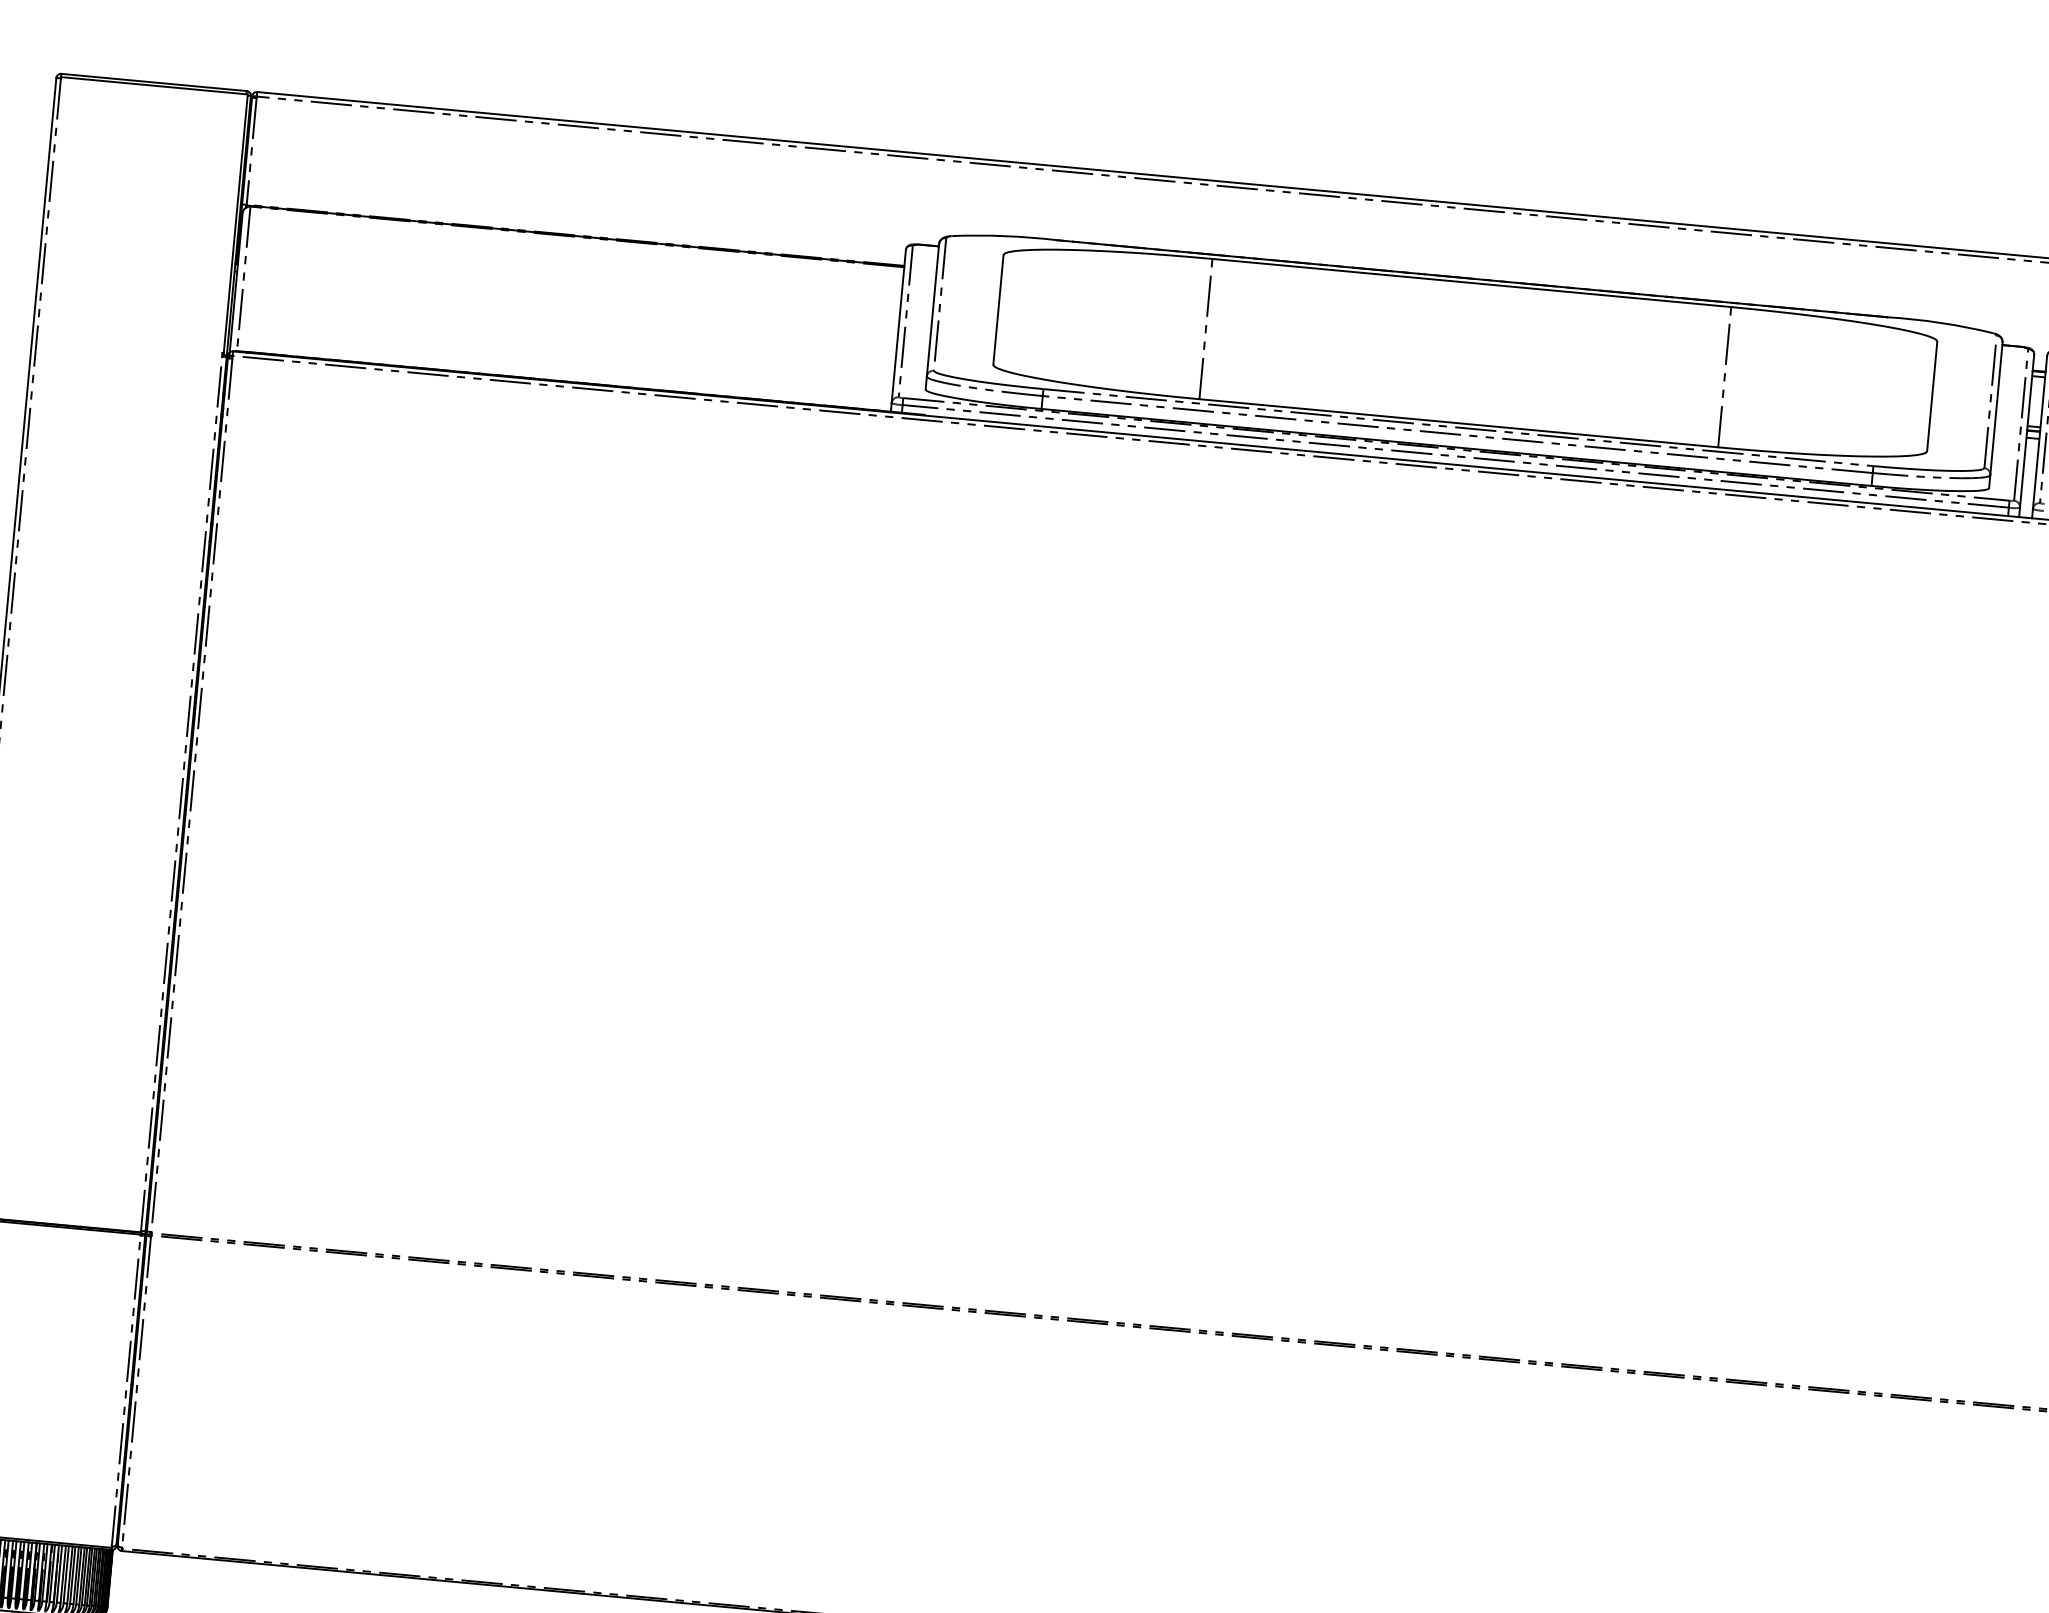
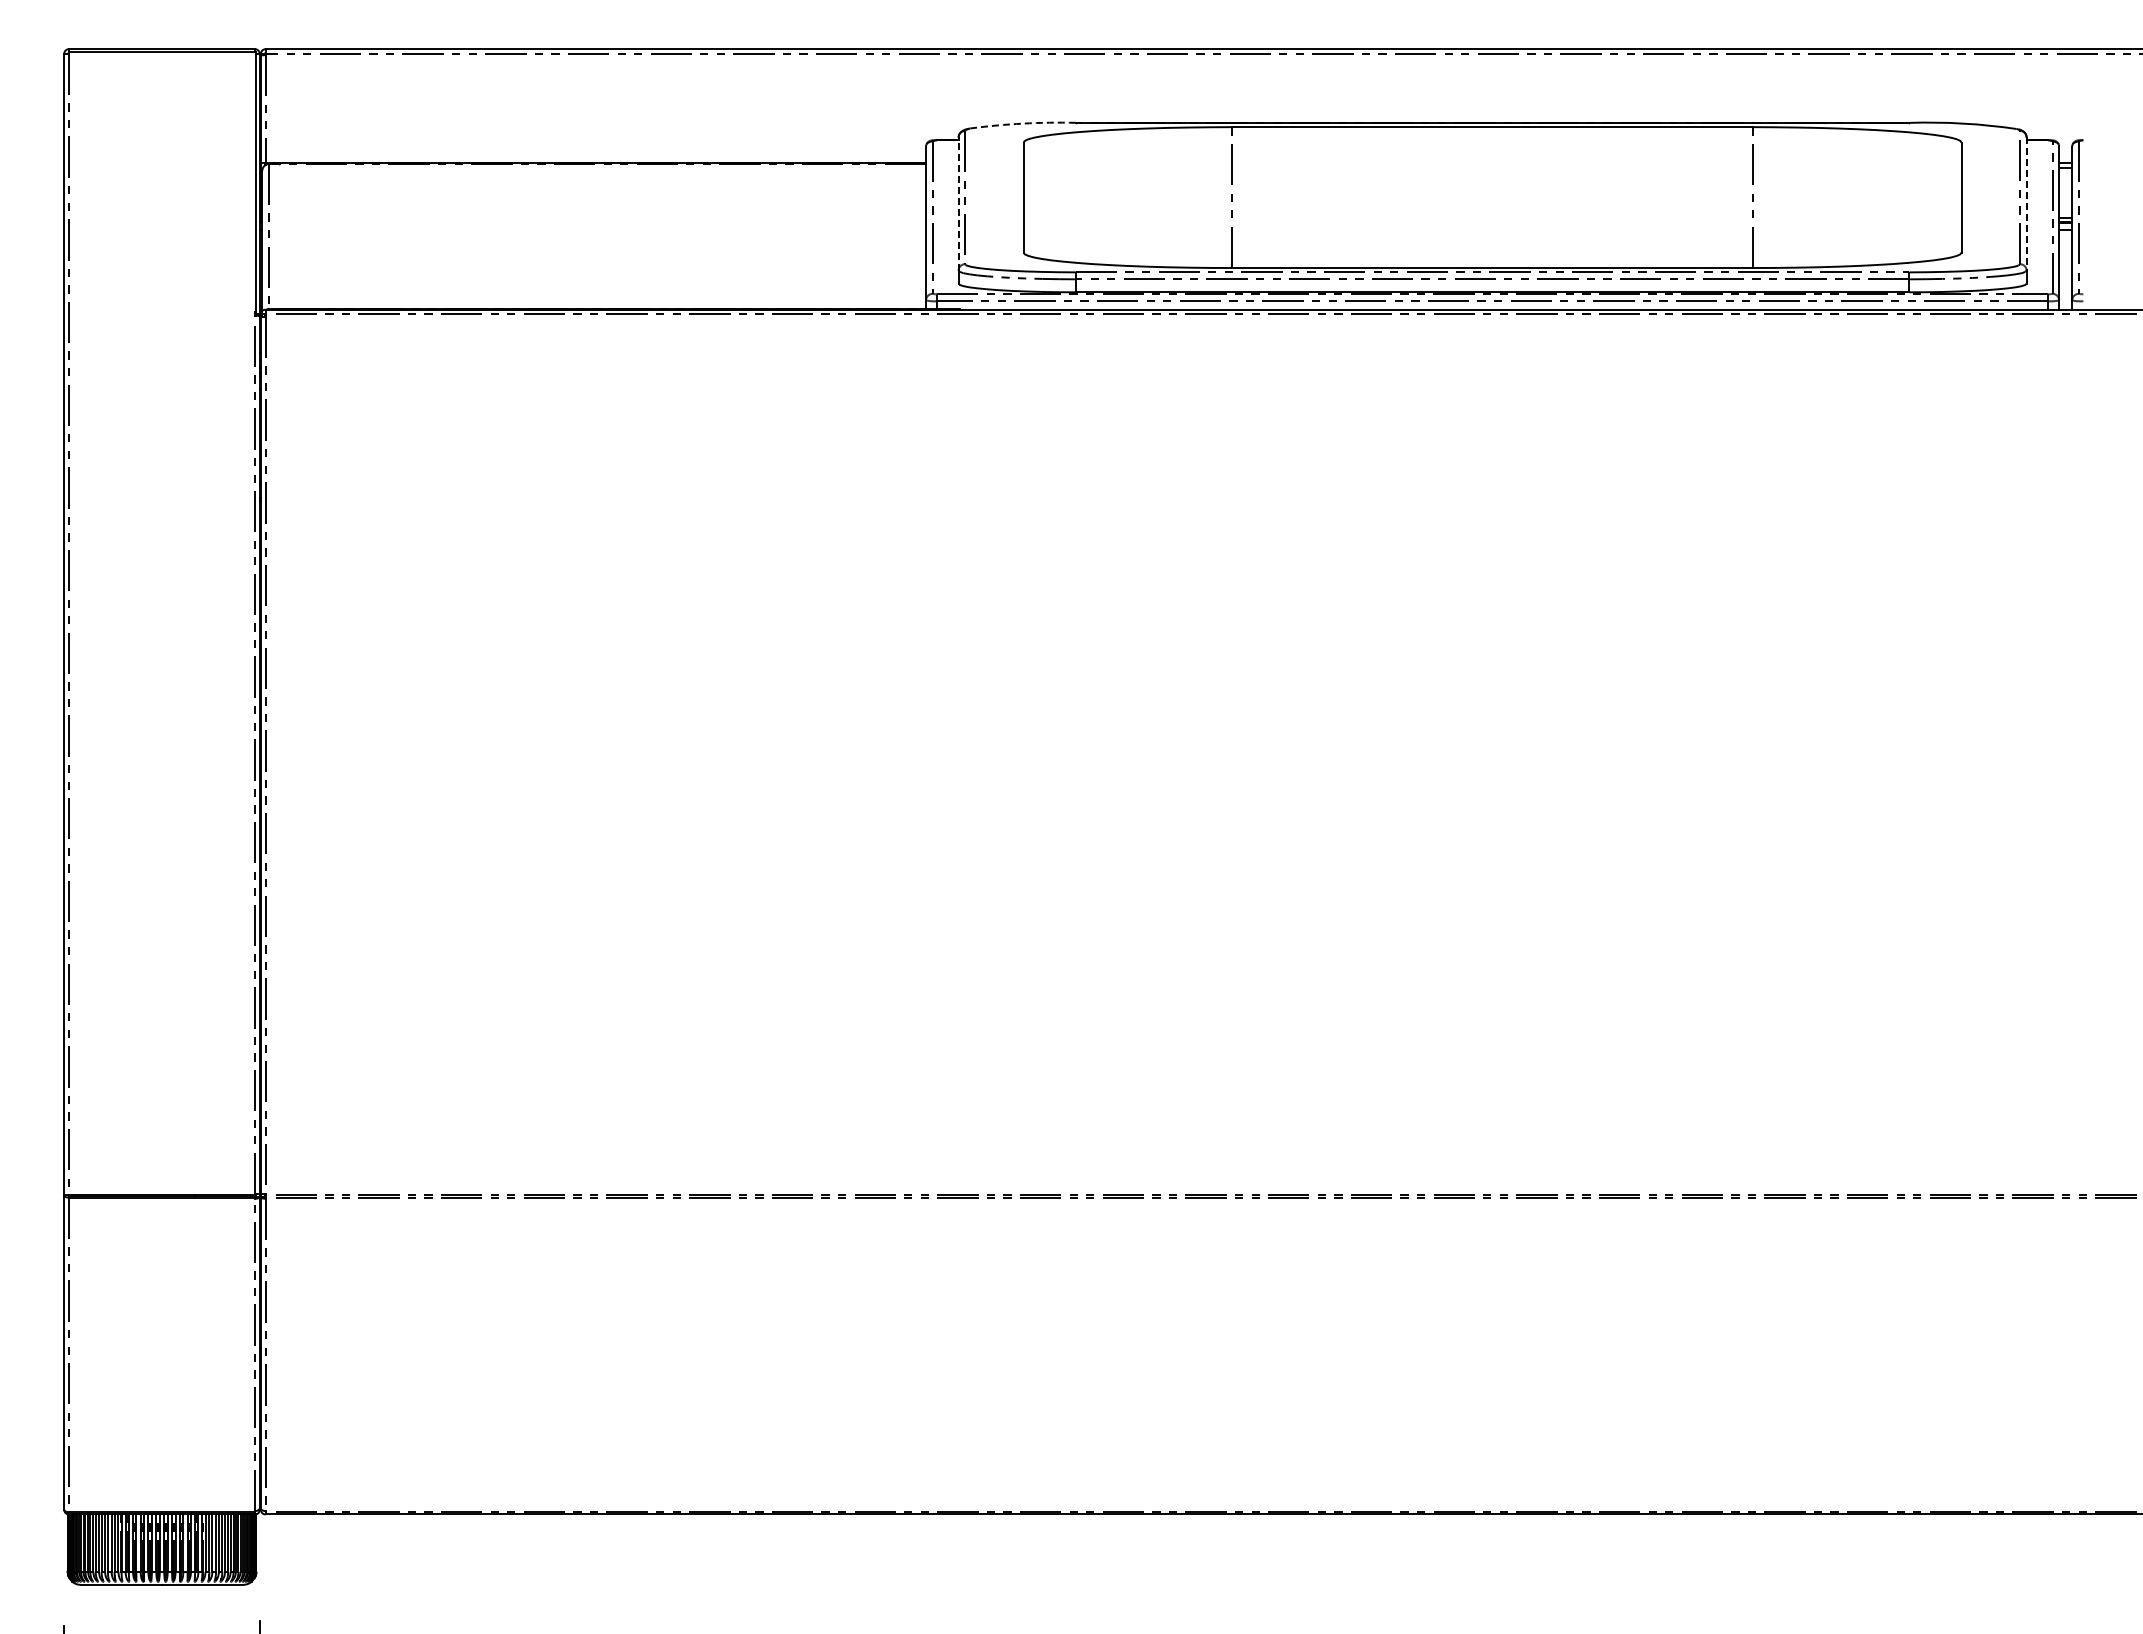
arc: (1005, 236) -> (1023, 123), solid -> dashed
line: (932, 310) -> (958, 204), solid -> dashed
line: (1996, 409) -> (2026, 204), solid -> dashed

